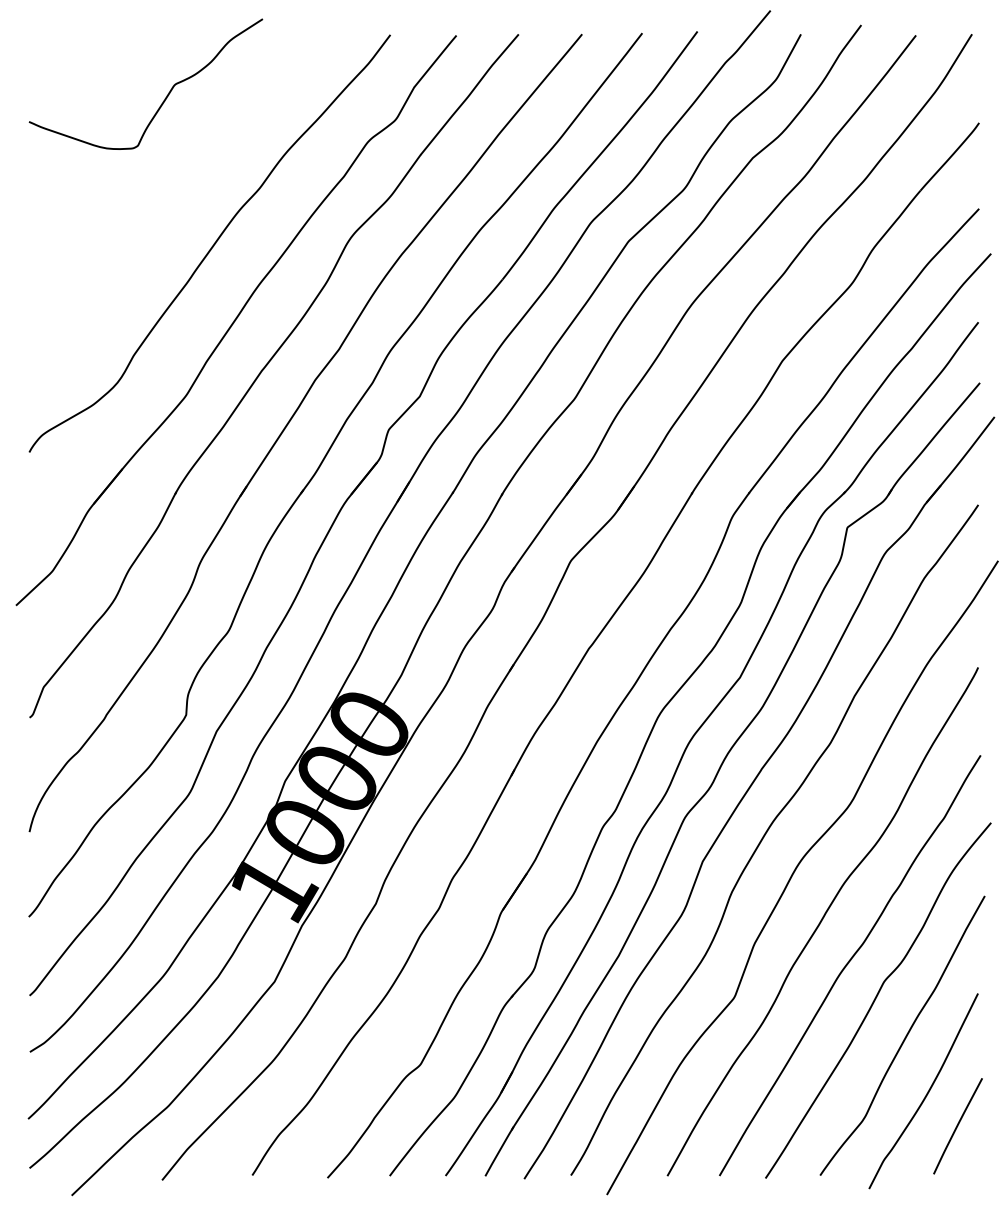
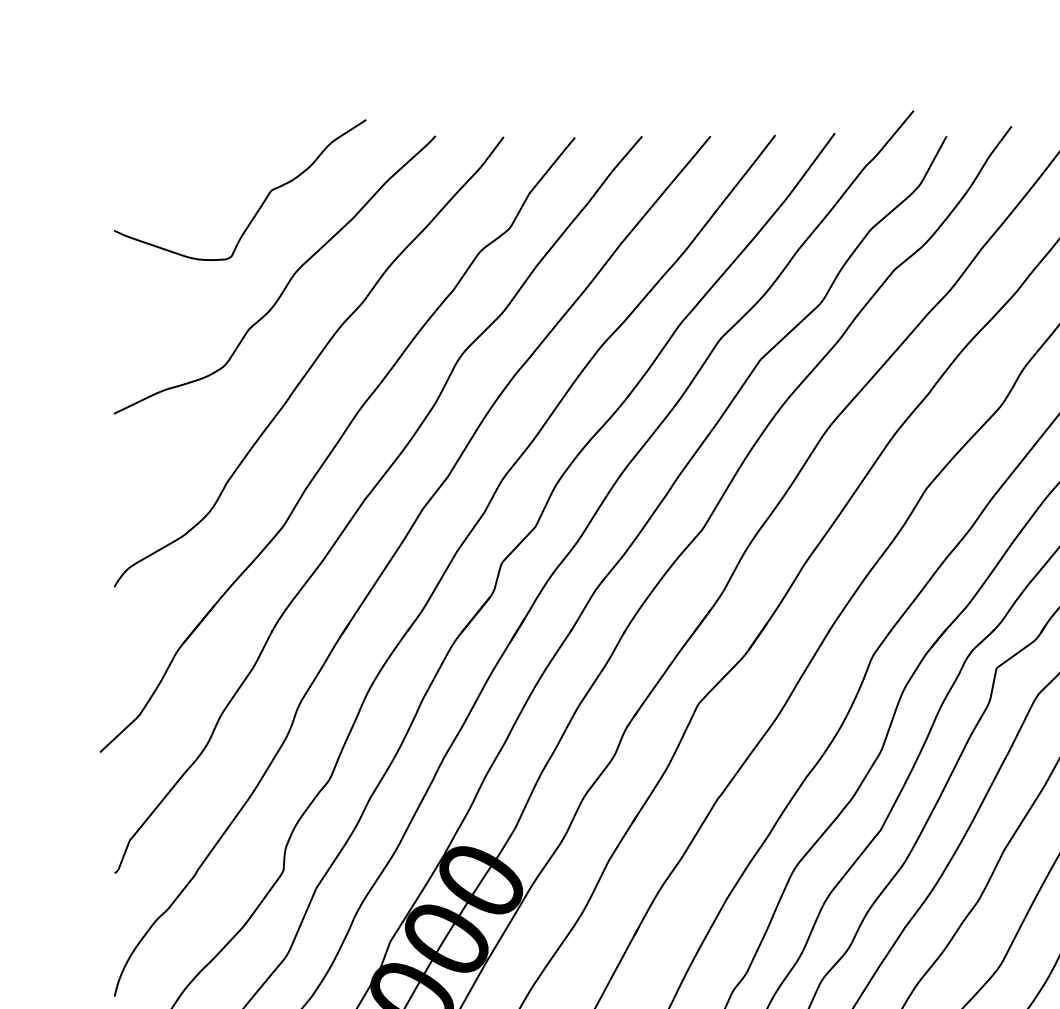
curve: (190, 168) -> (288, 281), added

